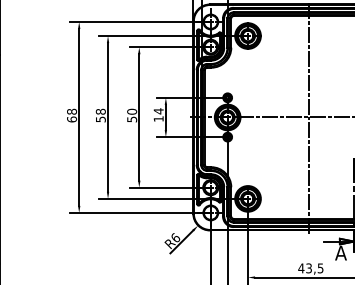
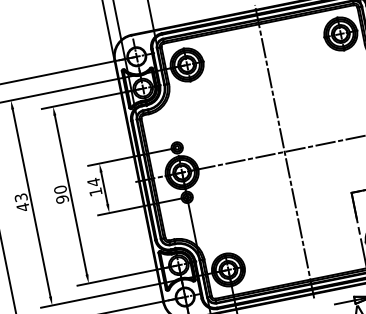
text: (100, 115) -> (21, 202), 58 -> 43
text: (131, 119) -> (61, 199), 50 -> 90

